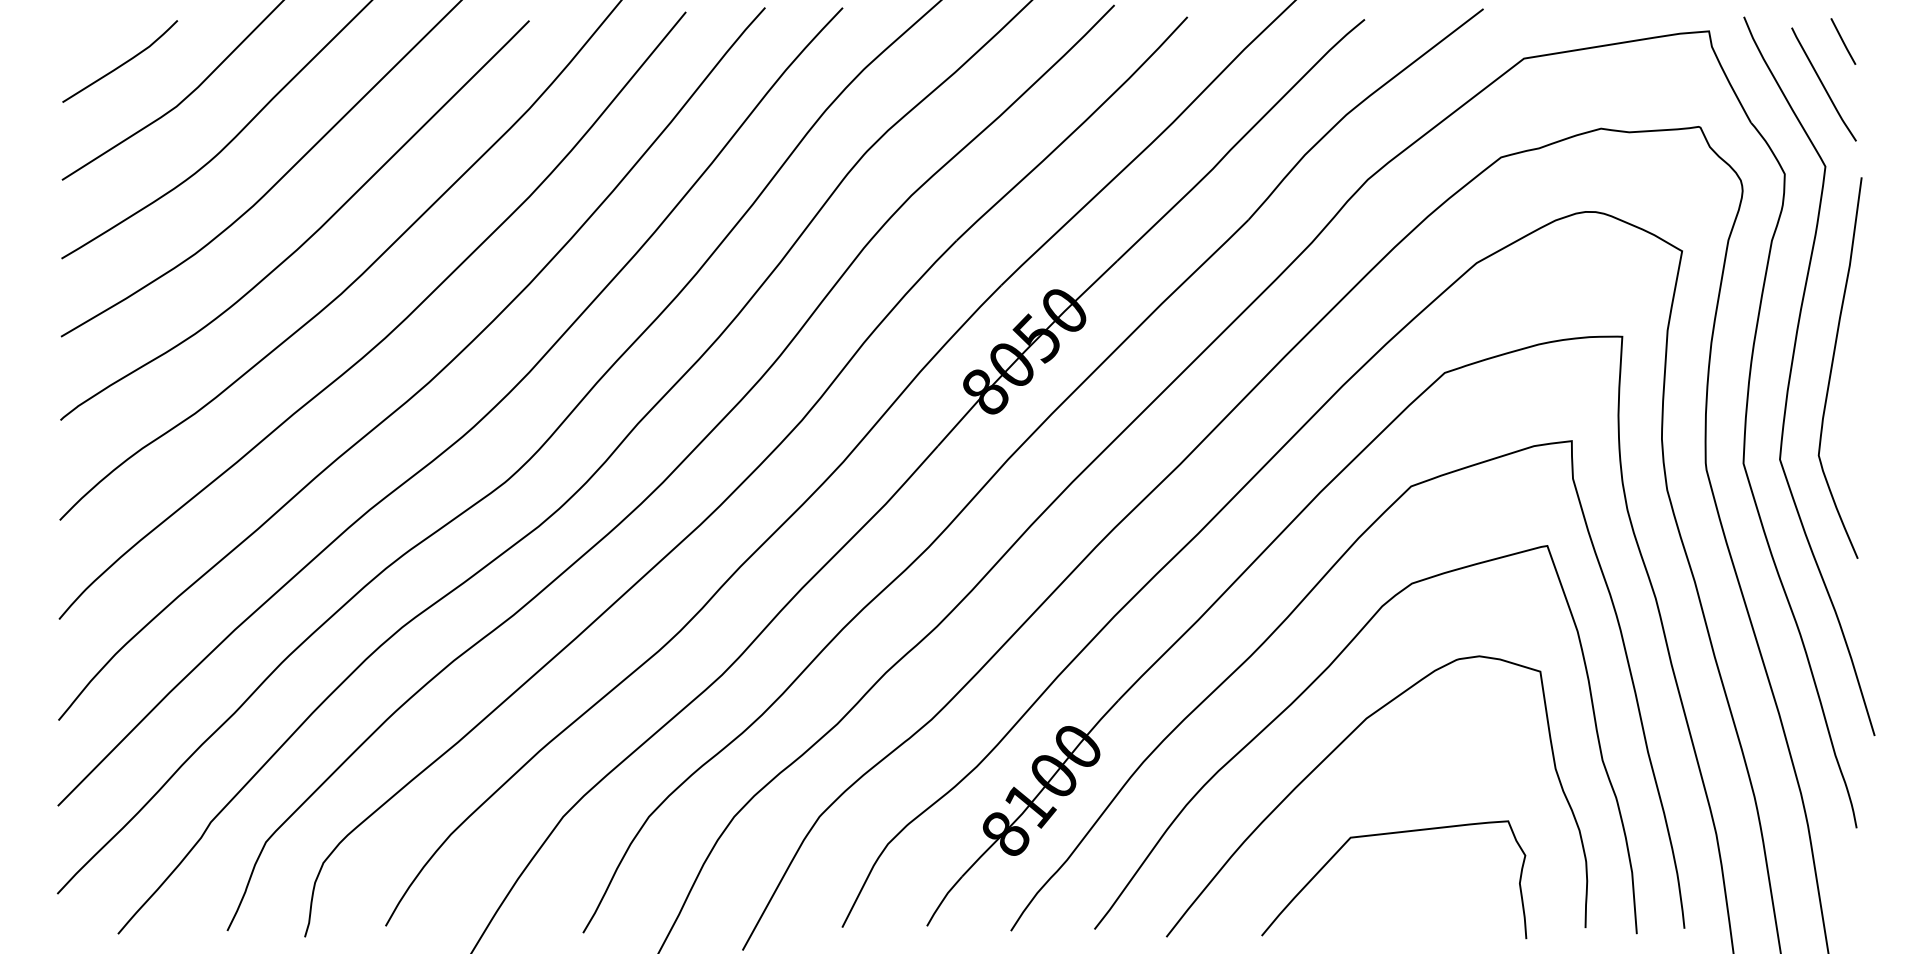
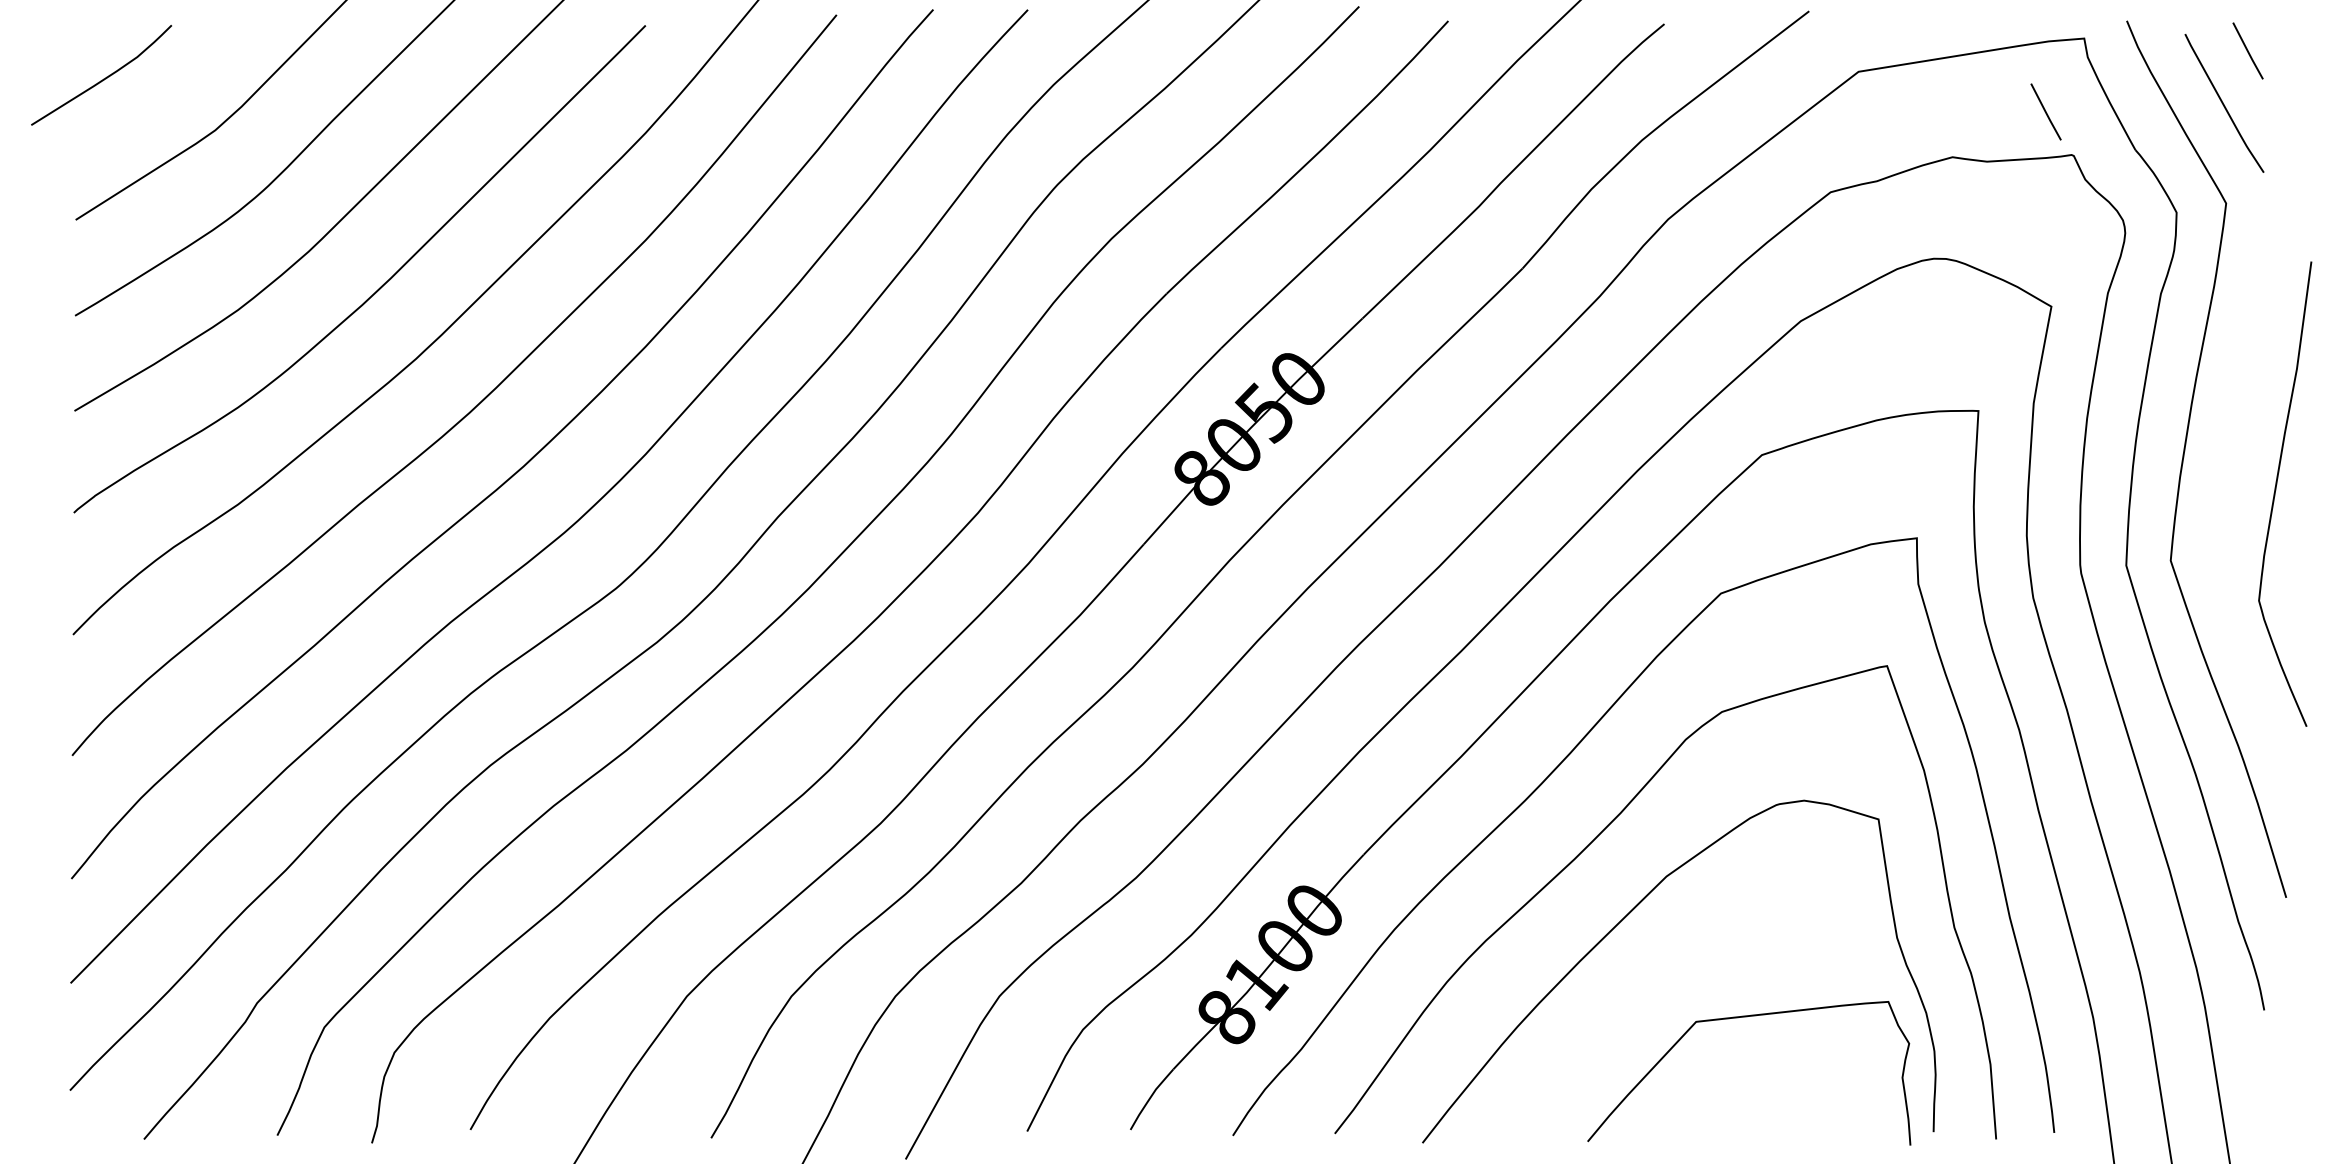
curve: (121, 64) -> (103, 78), moved
line: (1677, 91) -> (2045, 111), added
curve: (1833, 365) -> (2276, 490), moved
curve: (1392, 834) -> (1747, 1017), moved

